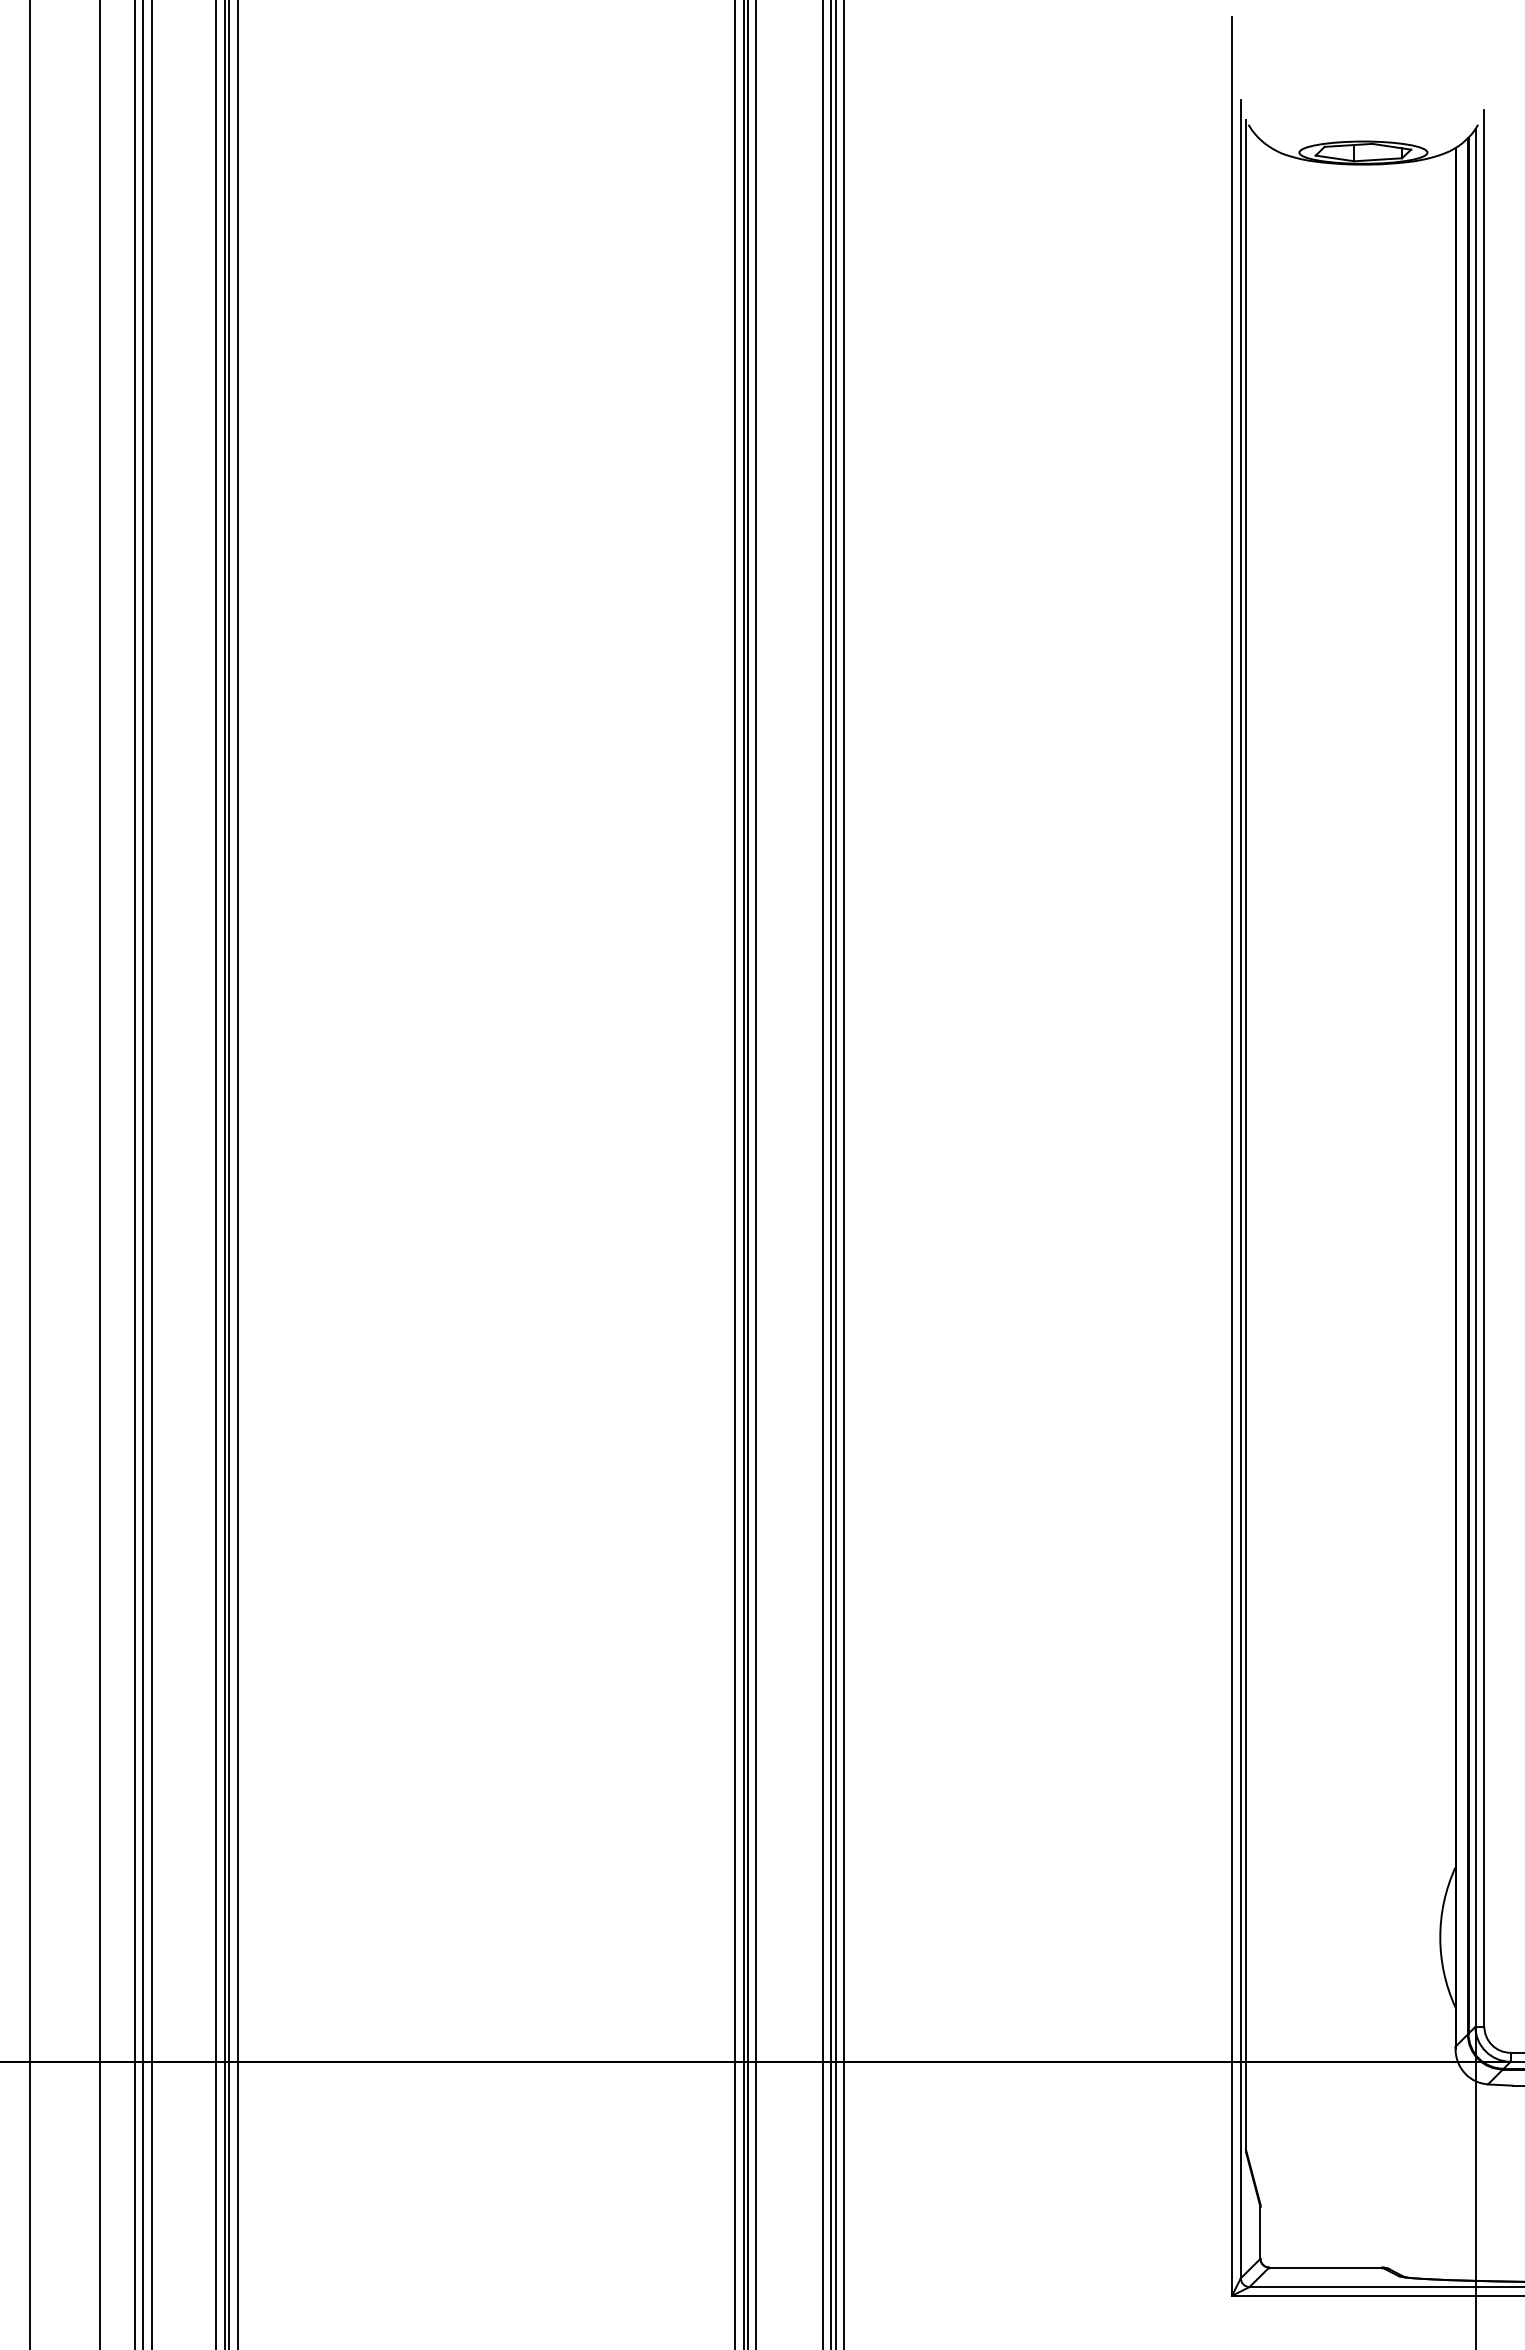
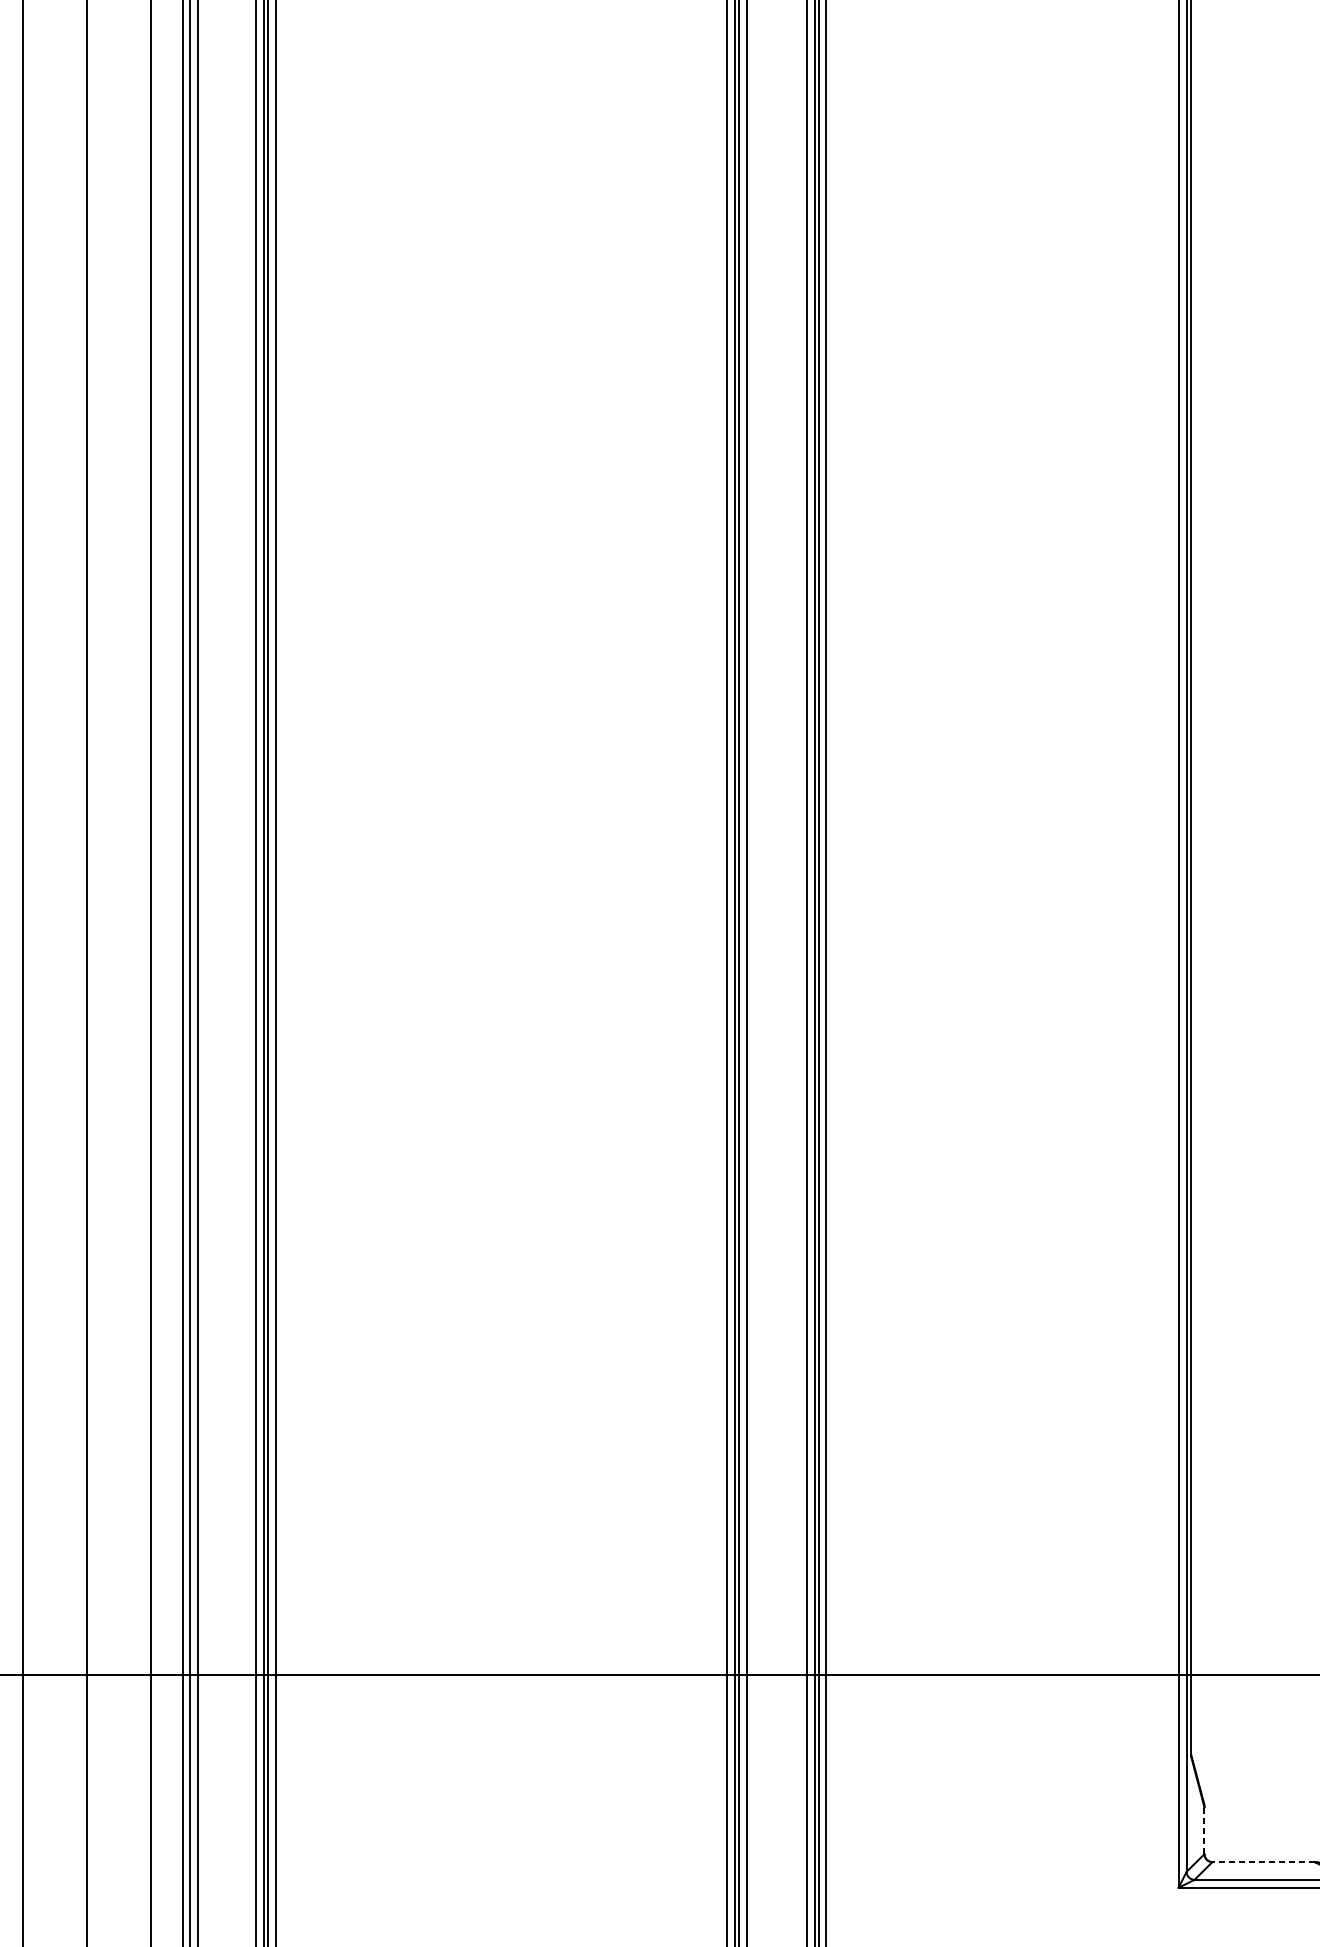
line: (1260, 2232) -> (1204, 1830), solid -> dashed
line: (1325, 2267) -> (1263, 1862), solid -> dashed

